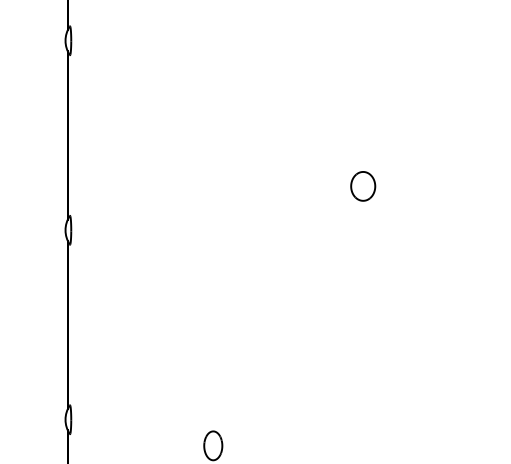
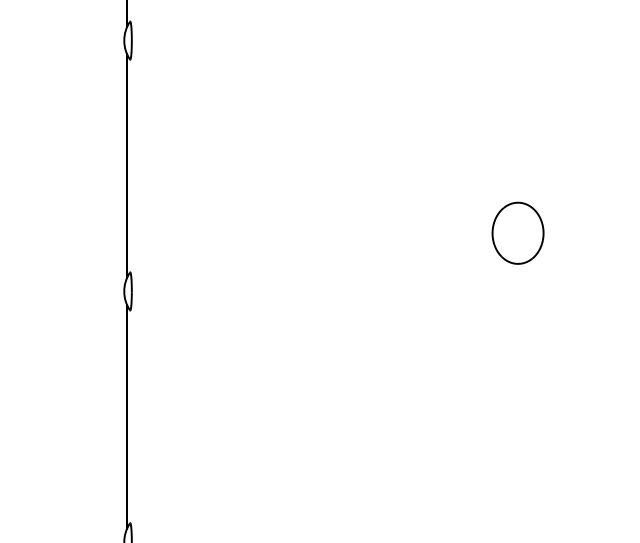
part: (363, 186) -> (518, 233), size x1.6

